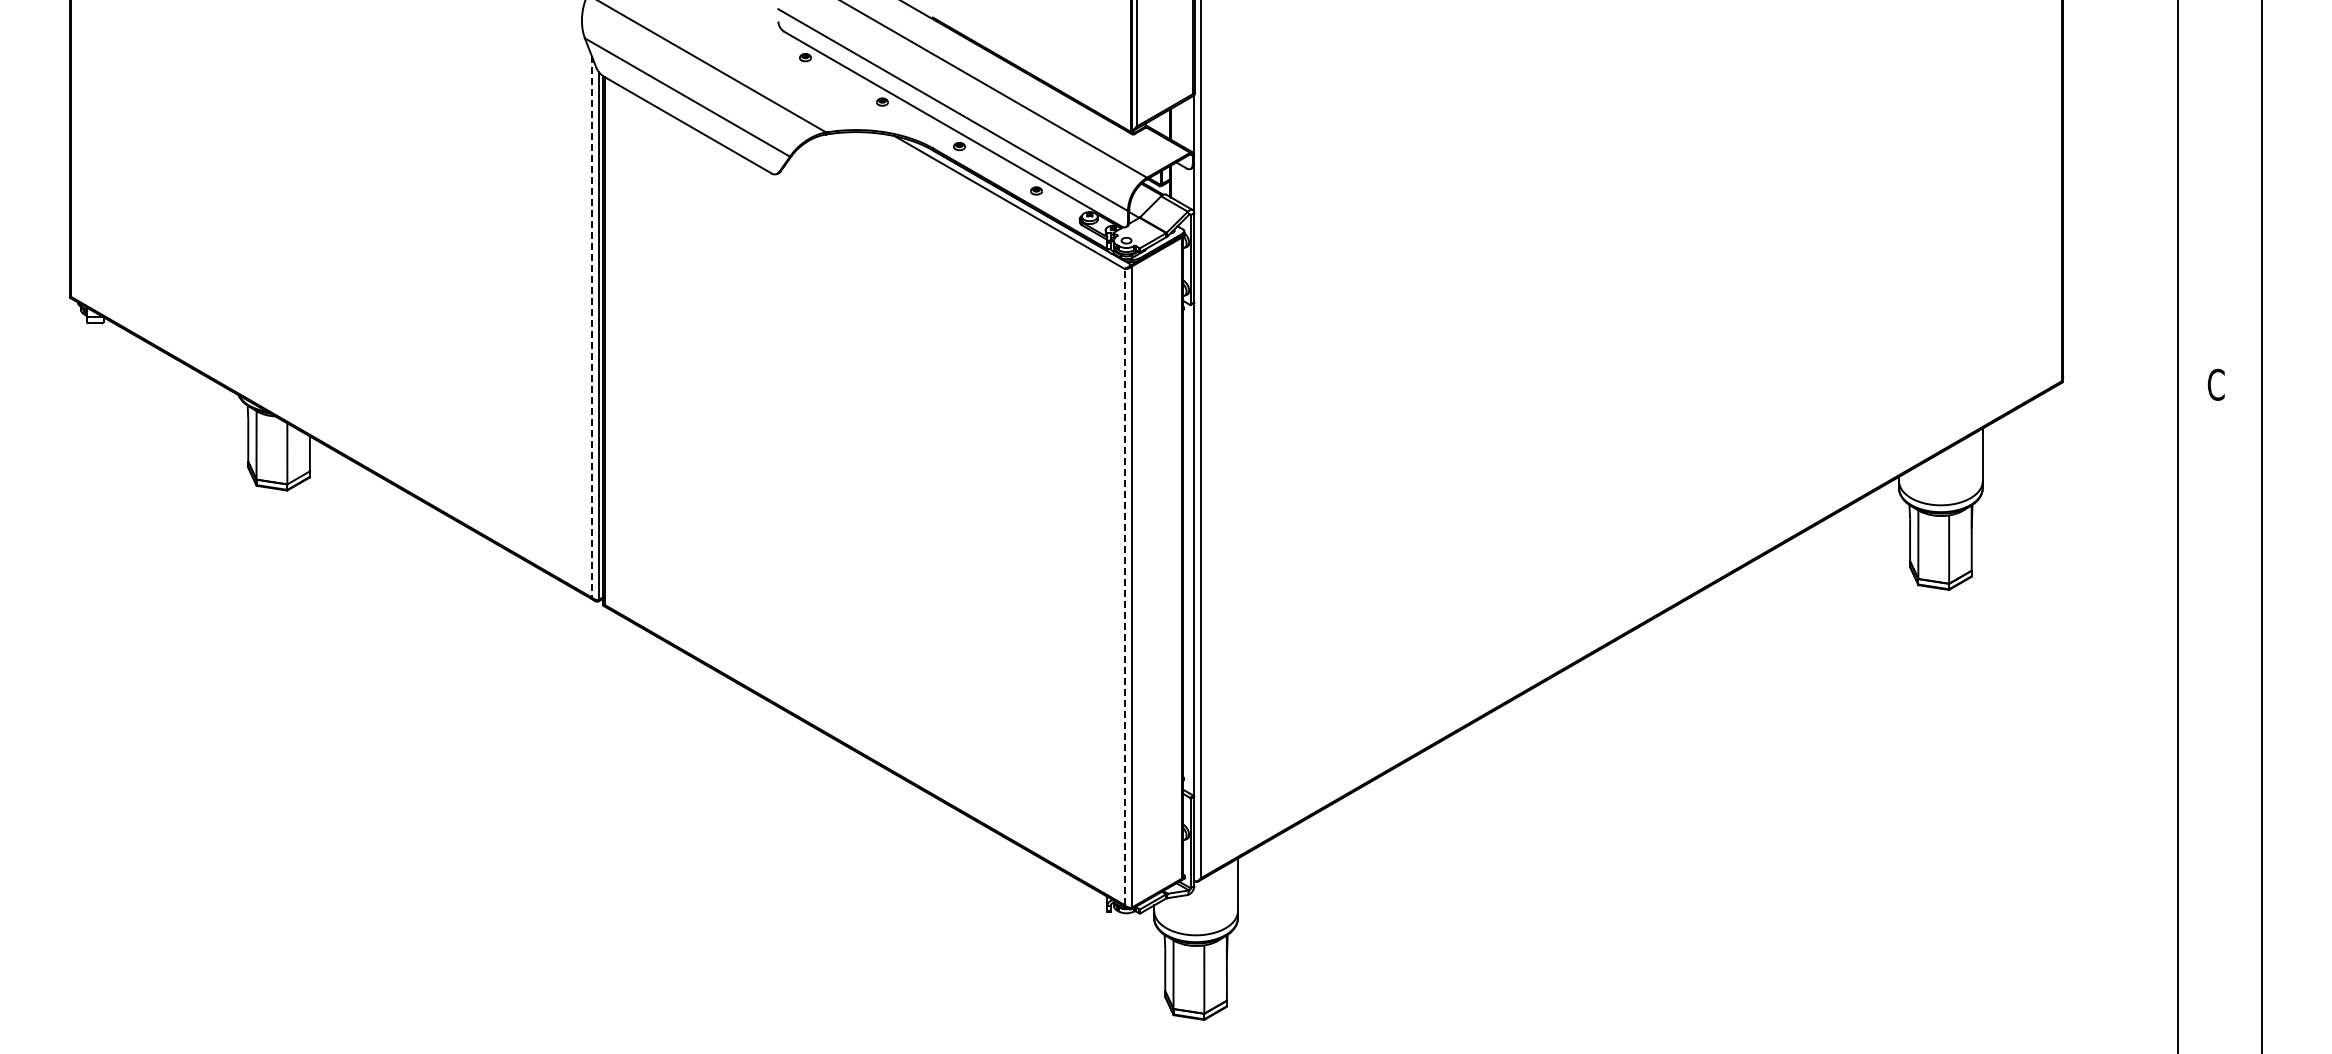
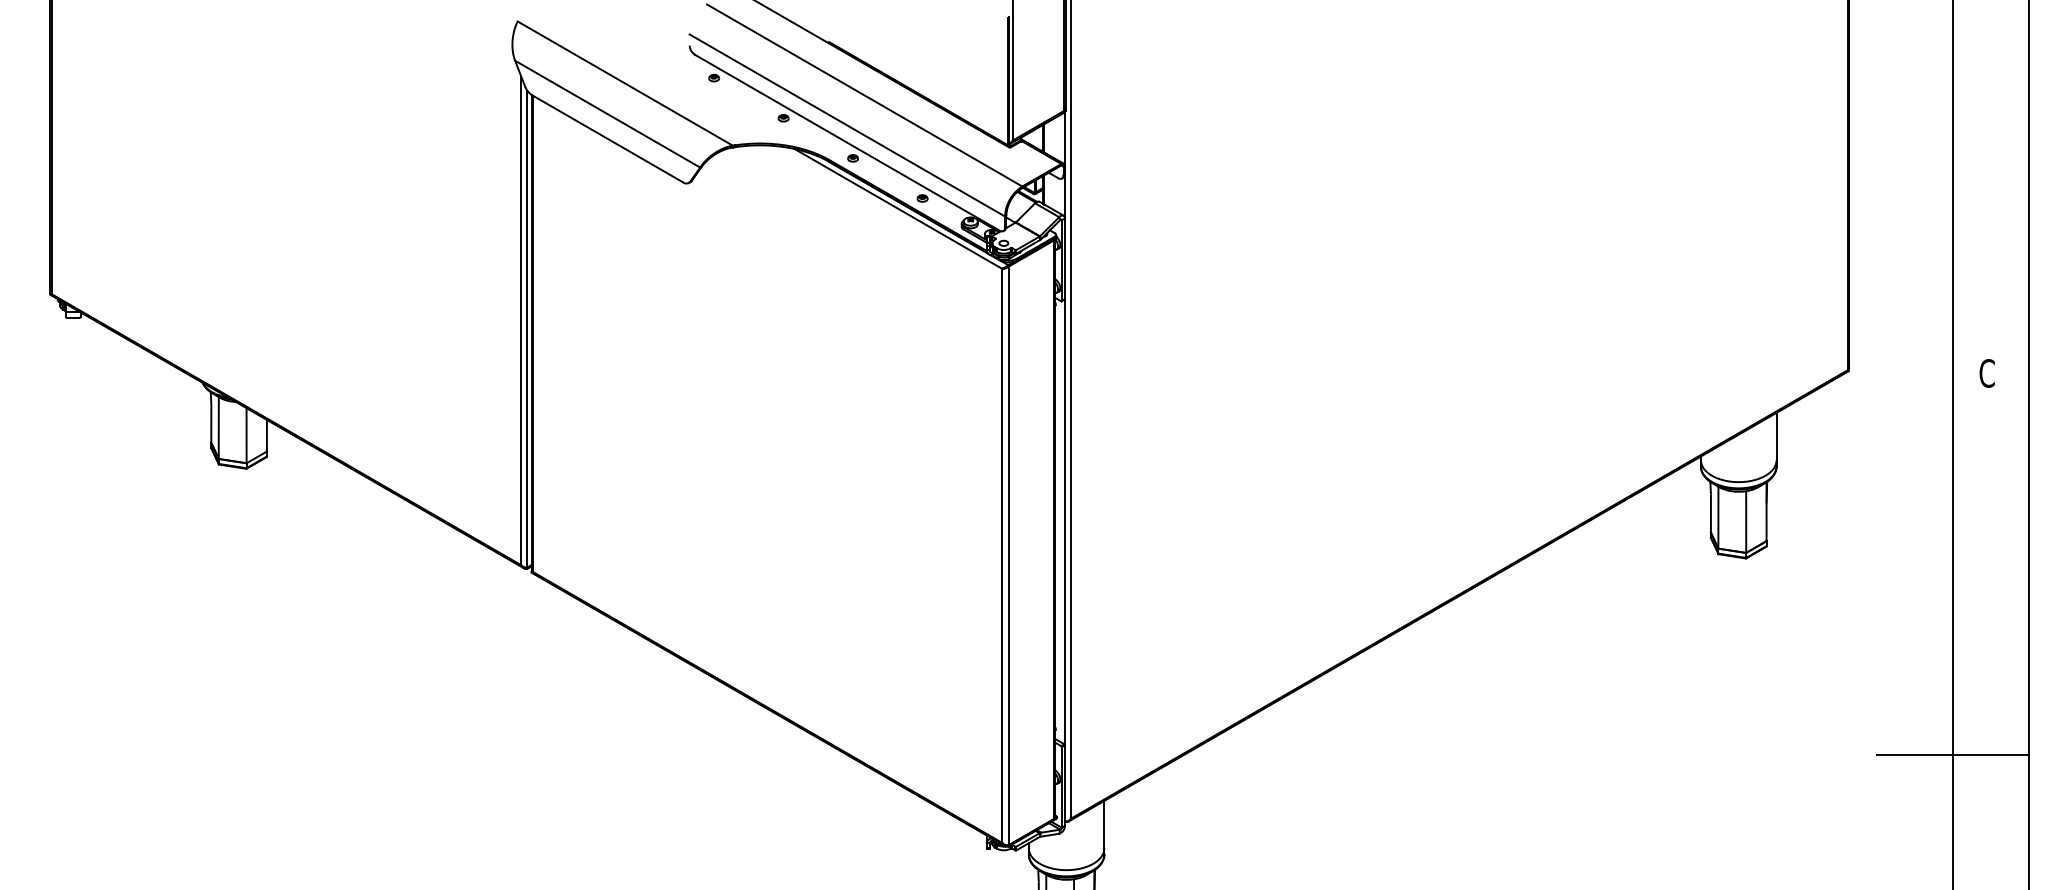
line: (591, 326) -> (521, 320), dashed -> solid
line: (1124, 586) -> (1002, 555), dashed -> solid
line: (2178, 807) -> (1953, 754), added

